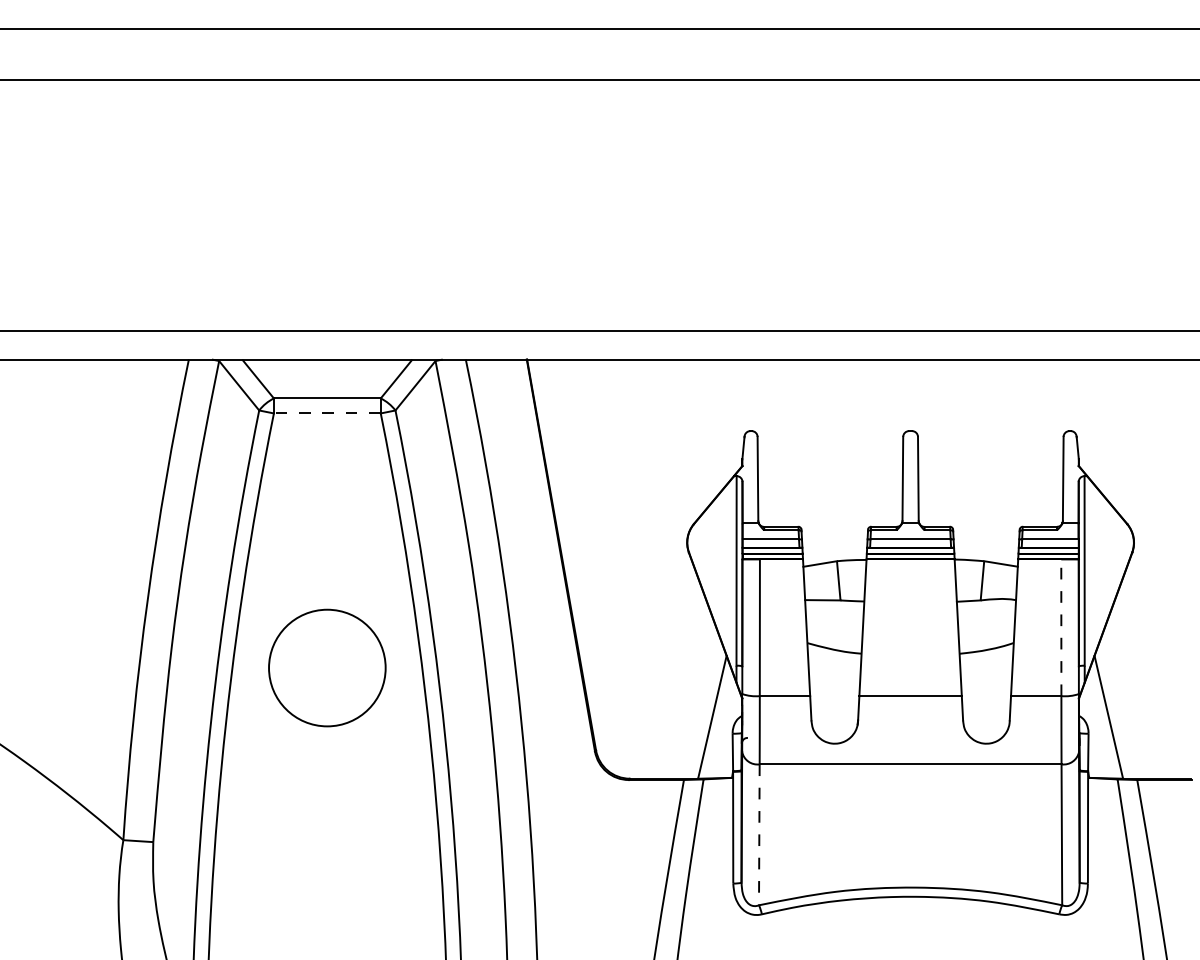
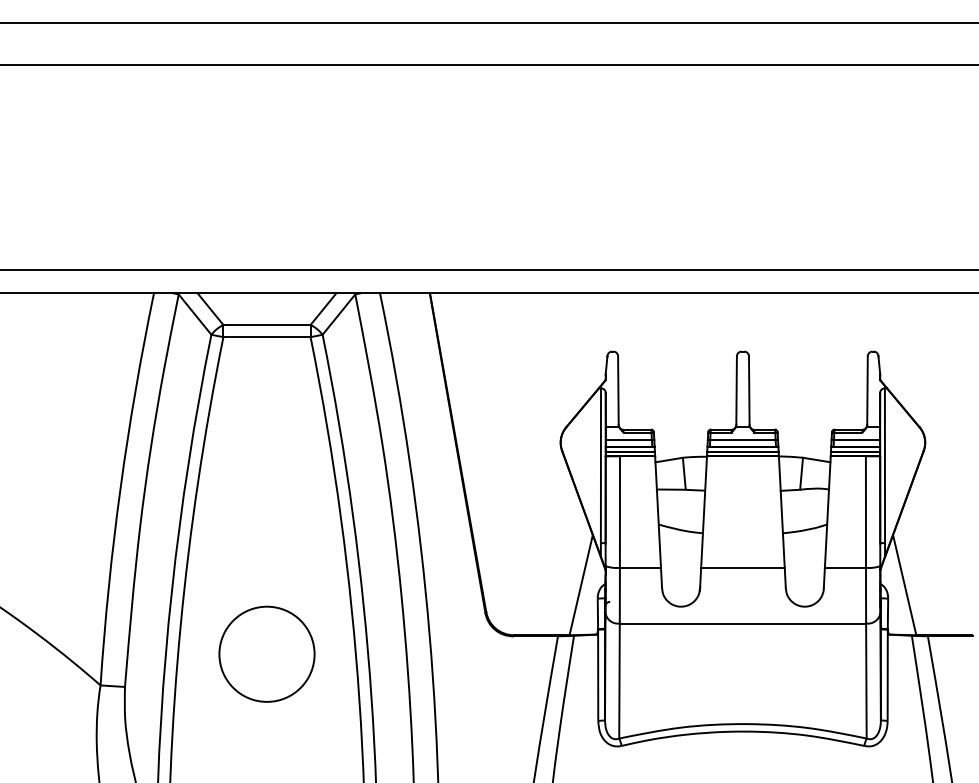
line: (326, 413) -> (266, 337), dashed -> solid
line: (1061, 627) -> (866, 511), dashed -> solid
circle: (327, 667) -> (267, 653), moved
line: (759, 835) -> (619, 681), dashed -> solid

